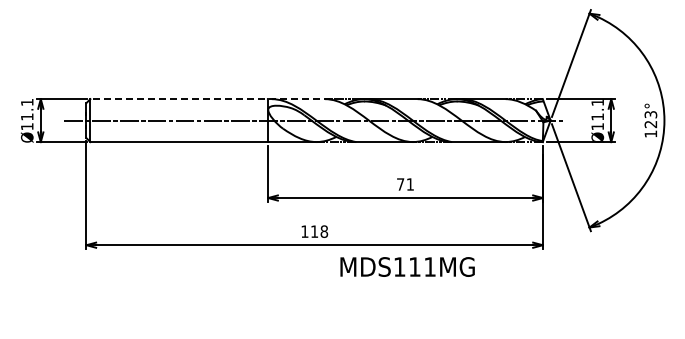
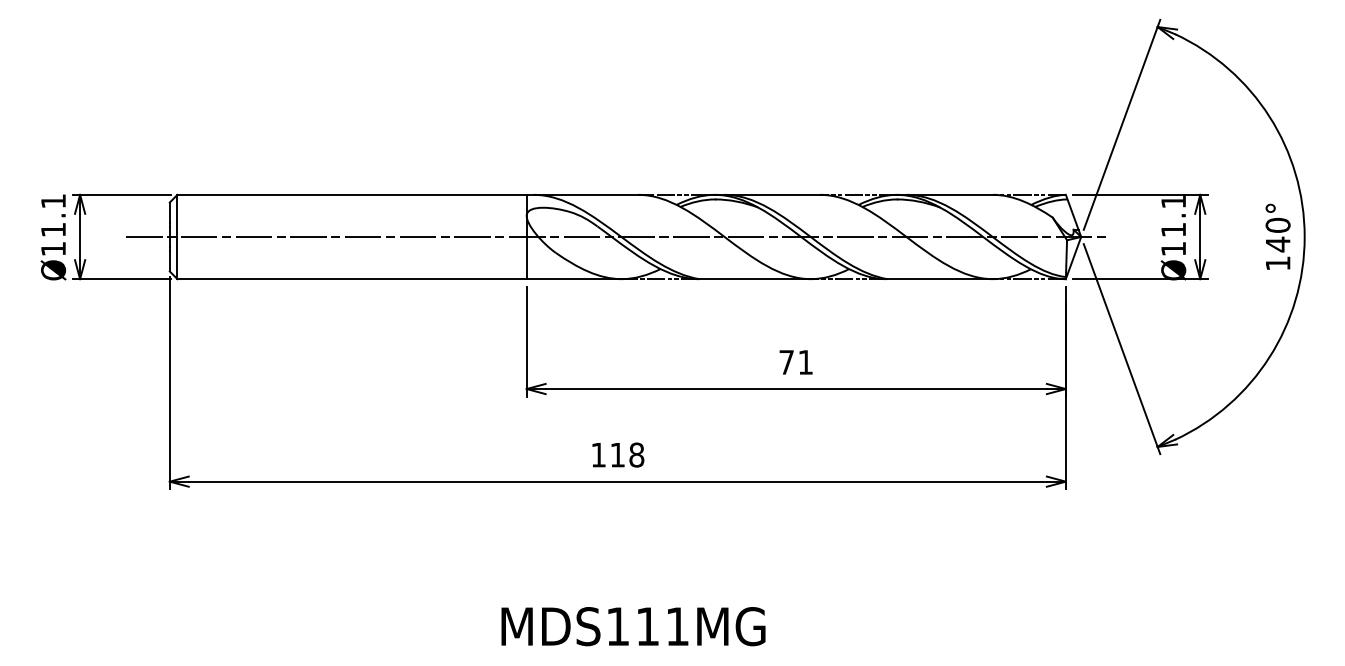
line: (210, 99) -> (413, 195), dashed -> solid
text: (650, 119) -> (1277, 234), 123° -> 140°
text: (407, 266) -> (633, 625), moved

